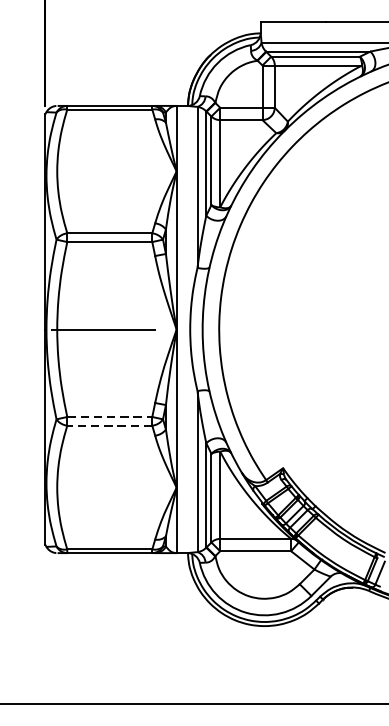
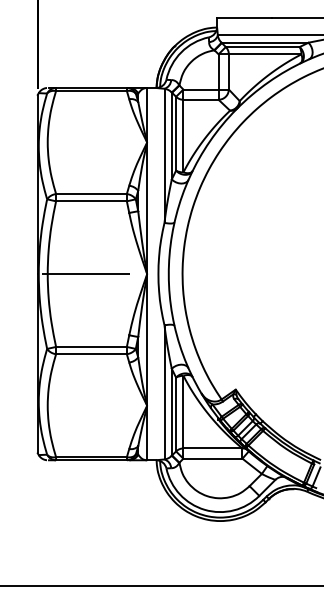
line: (109, 416) -> (91, 346), dashed -> solid
line: (108, 426) -> (90, 354), dashed -> solid

